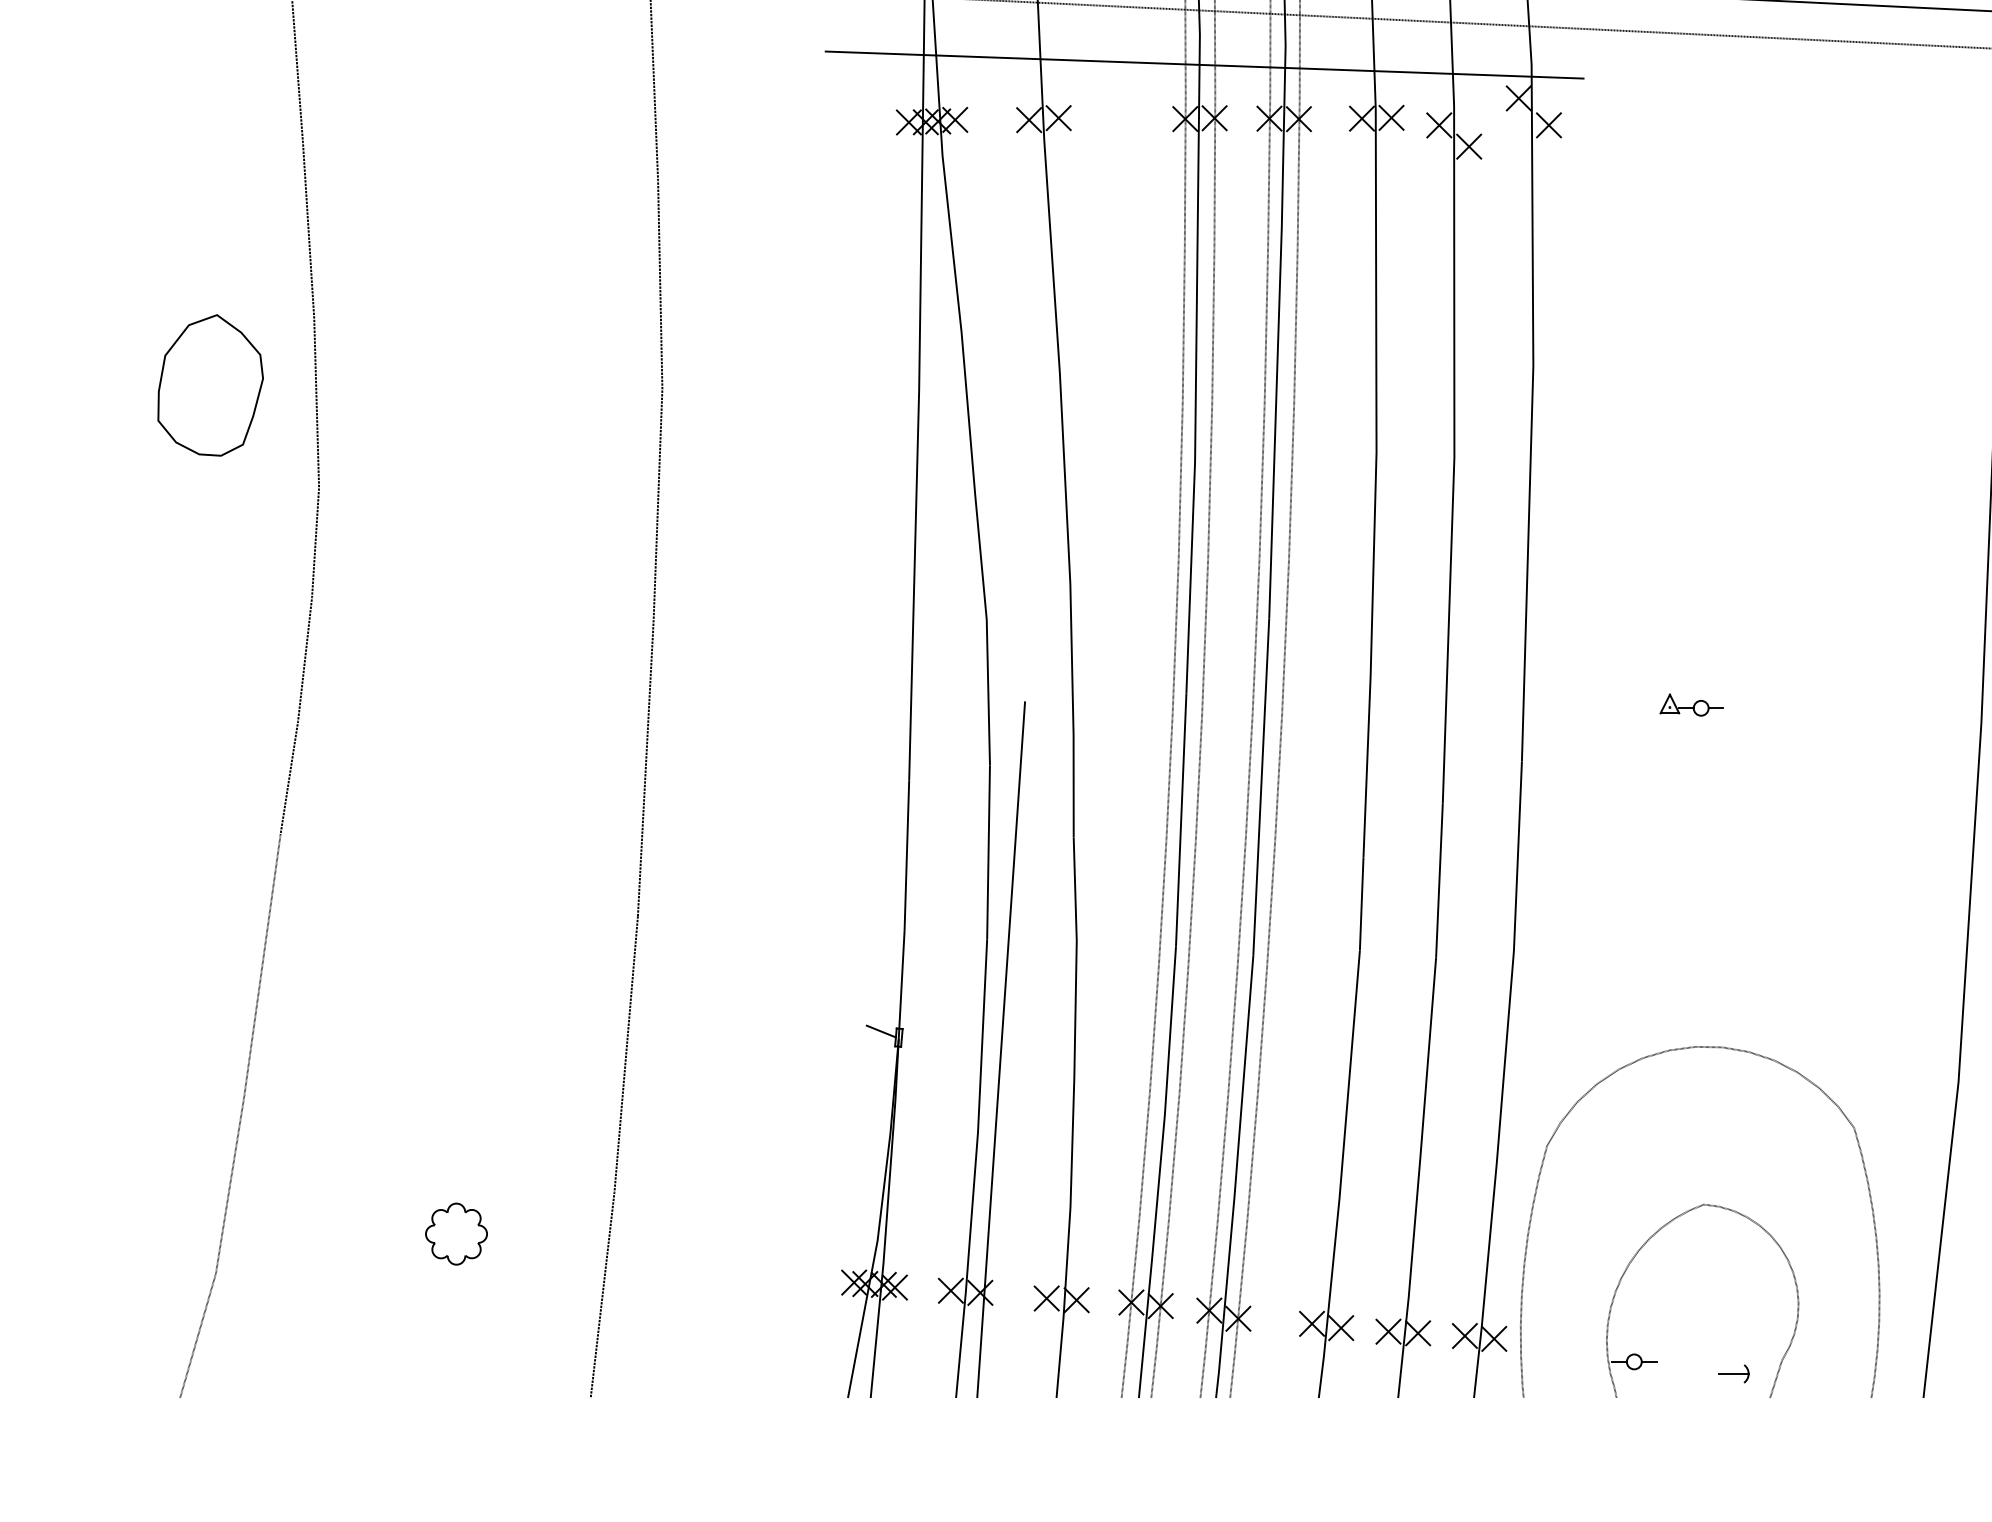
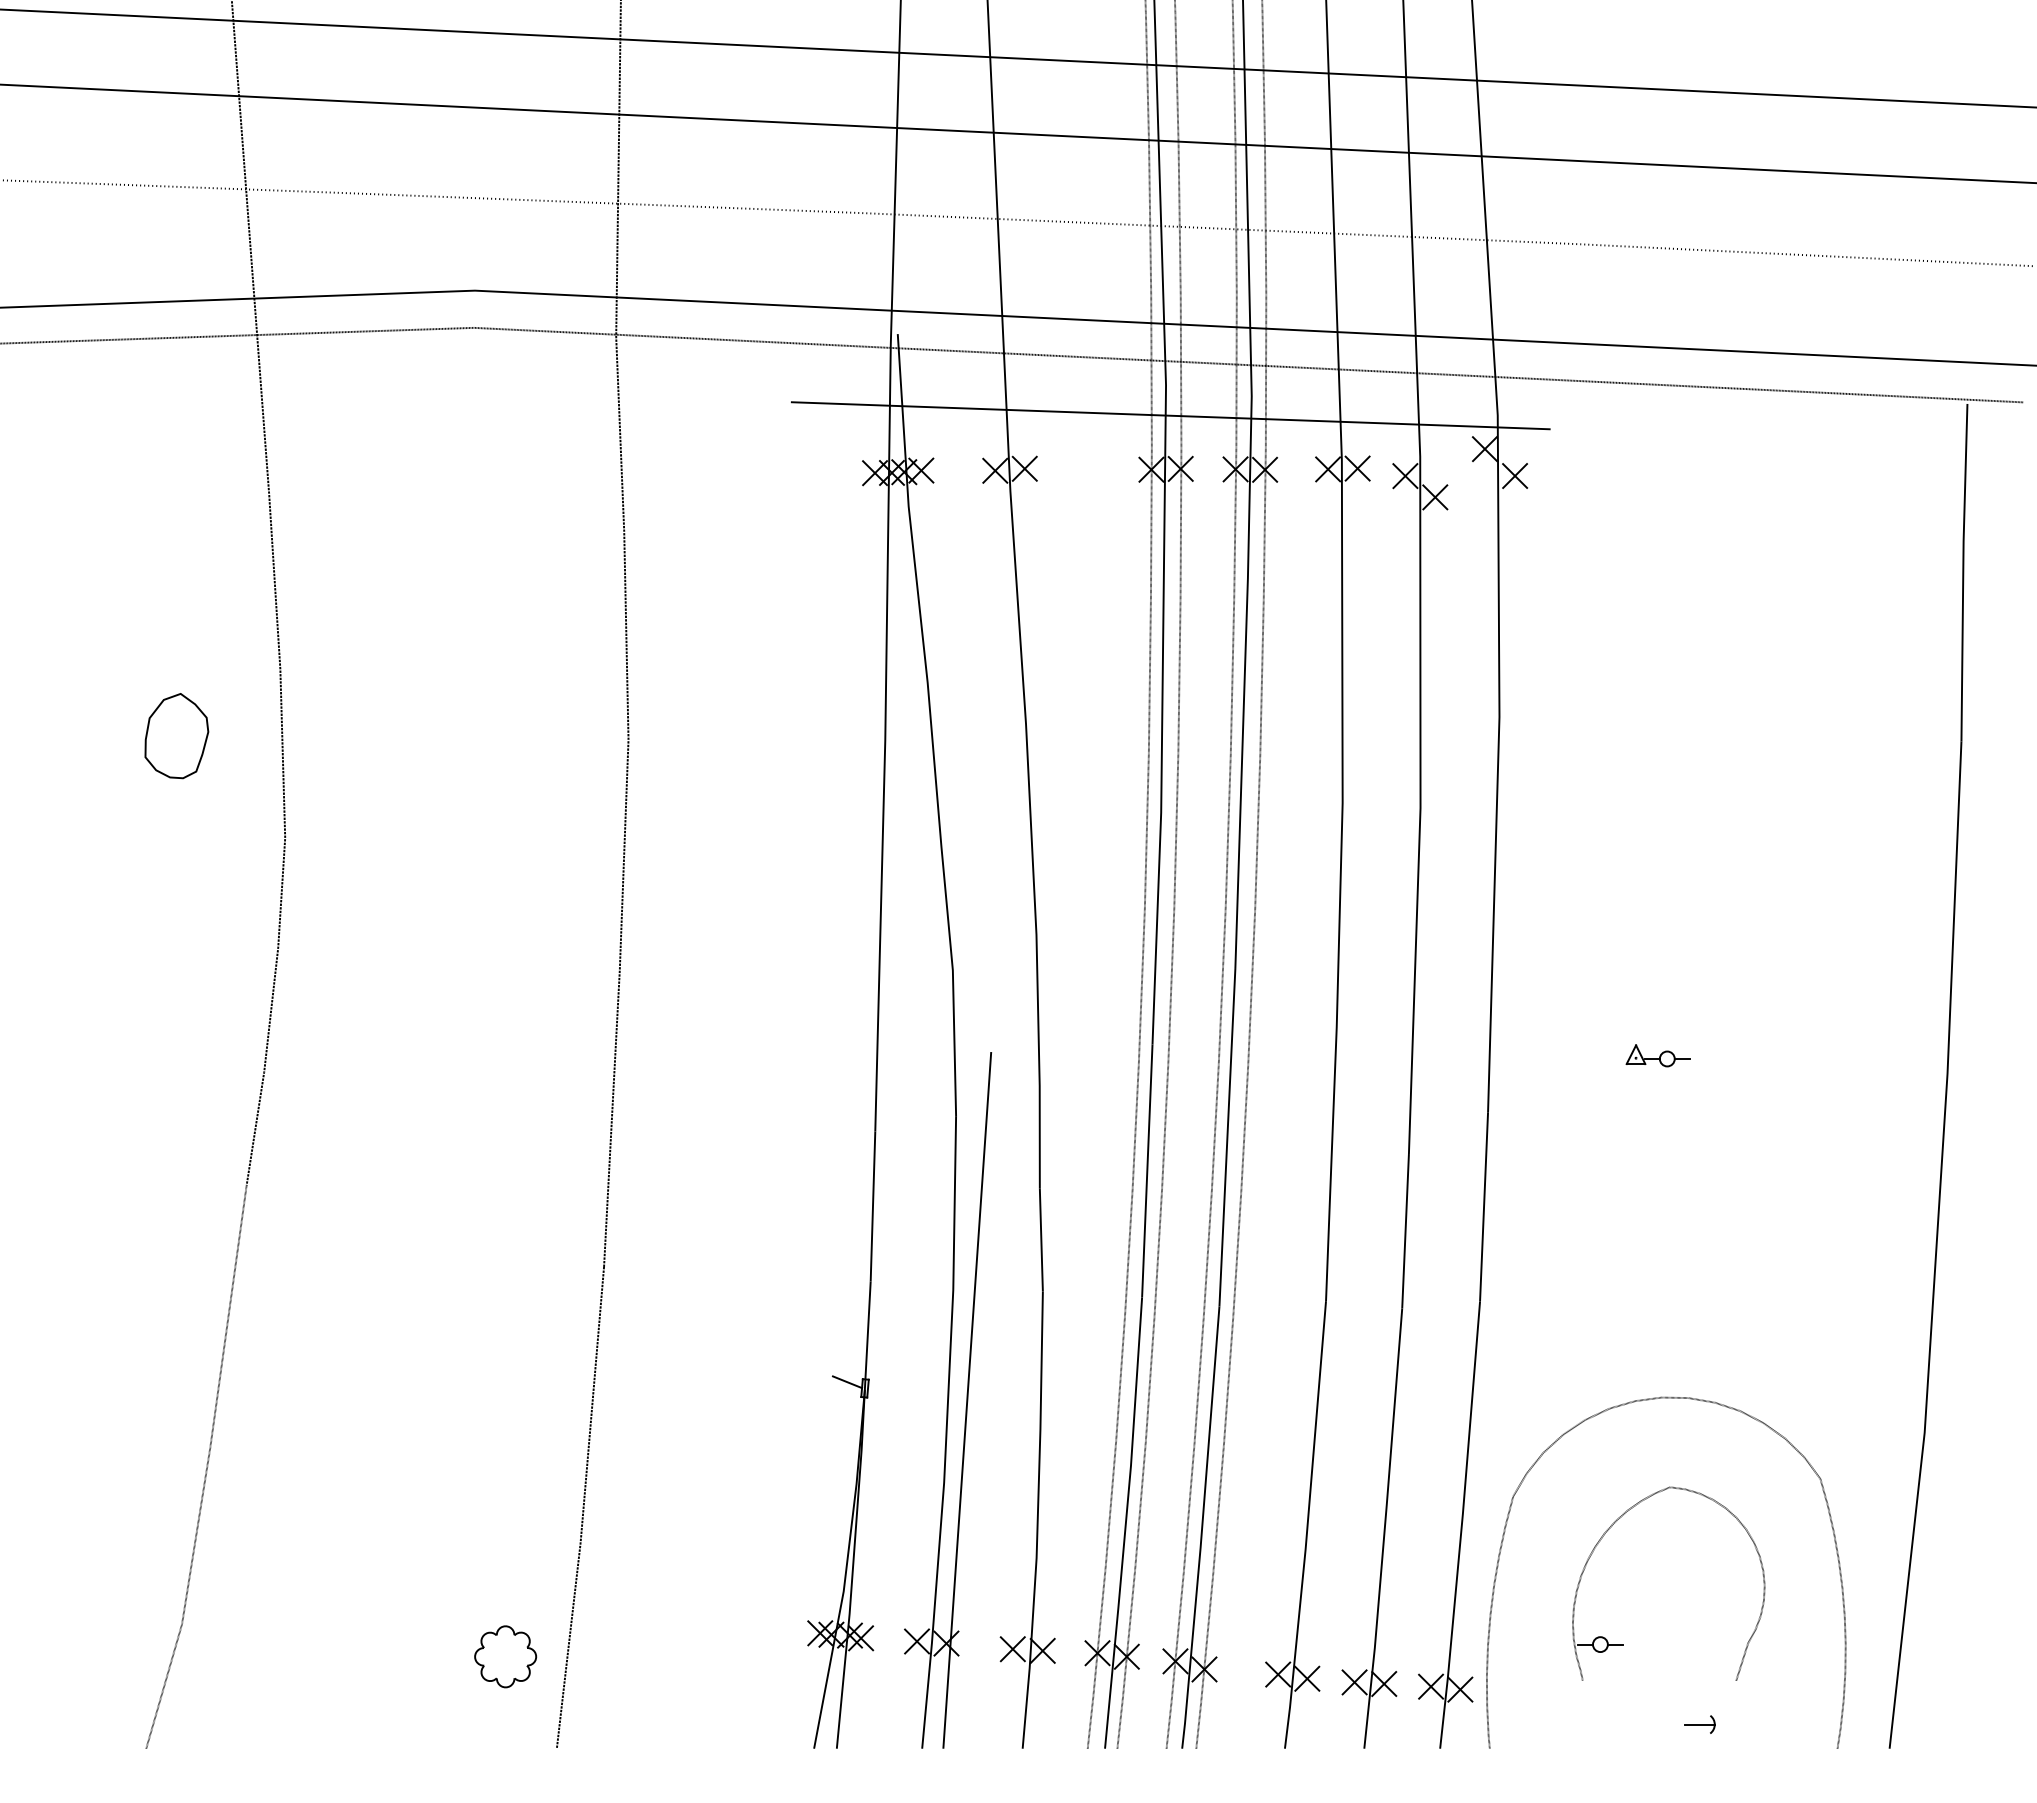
part: (210, 384) -> (176, 735), size x0.6
part: (456, 1233) -> (505, 1656), moved
part: (1657, 1361) -> (1623, 1644), moved

